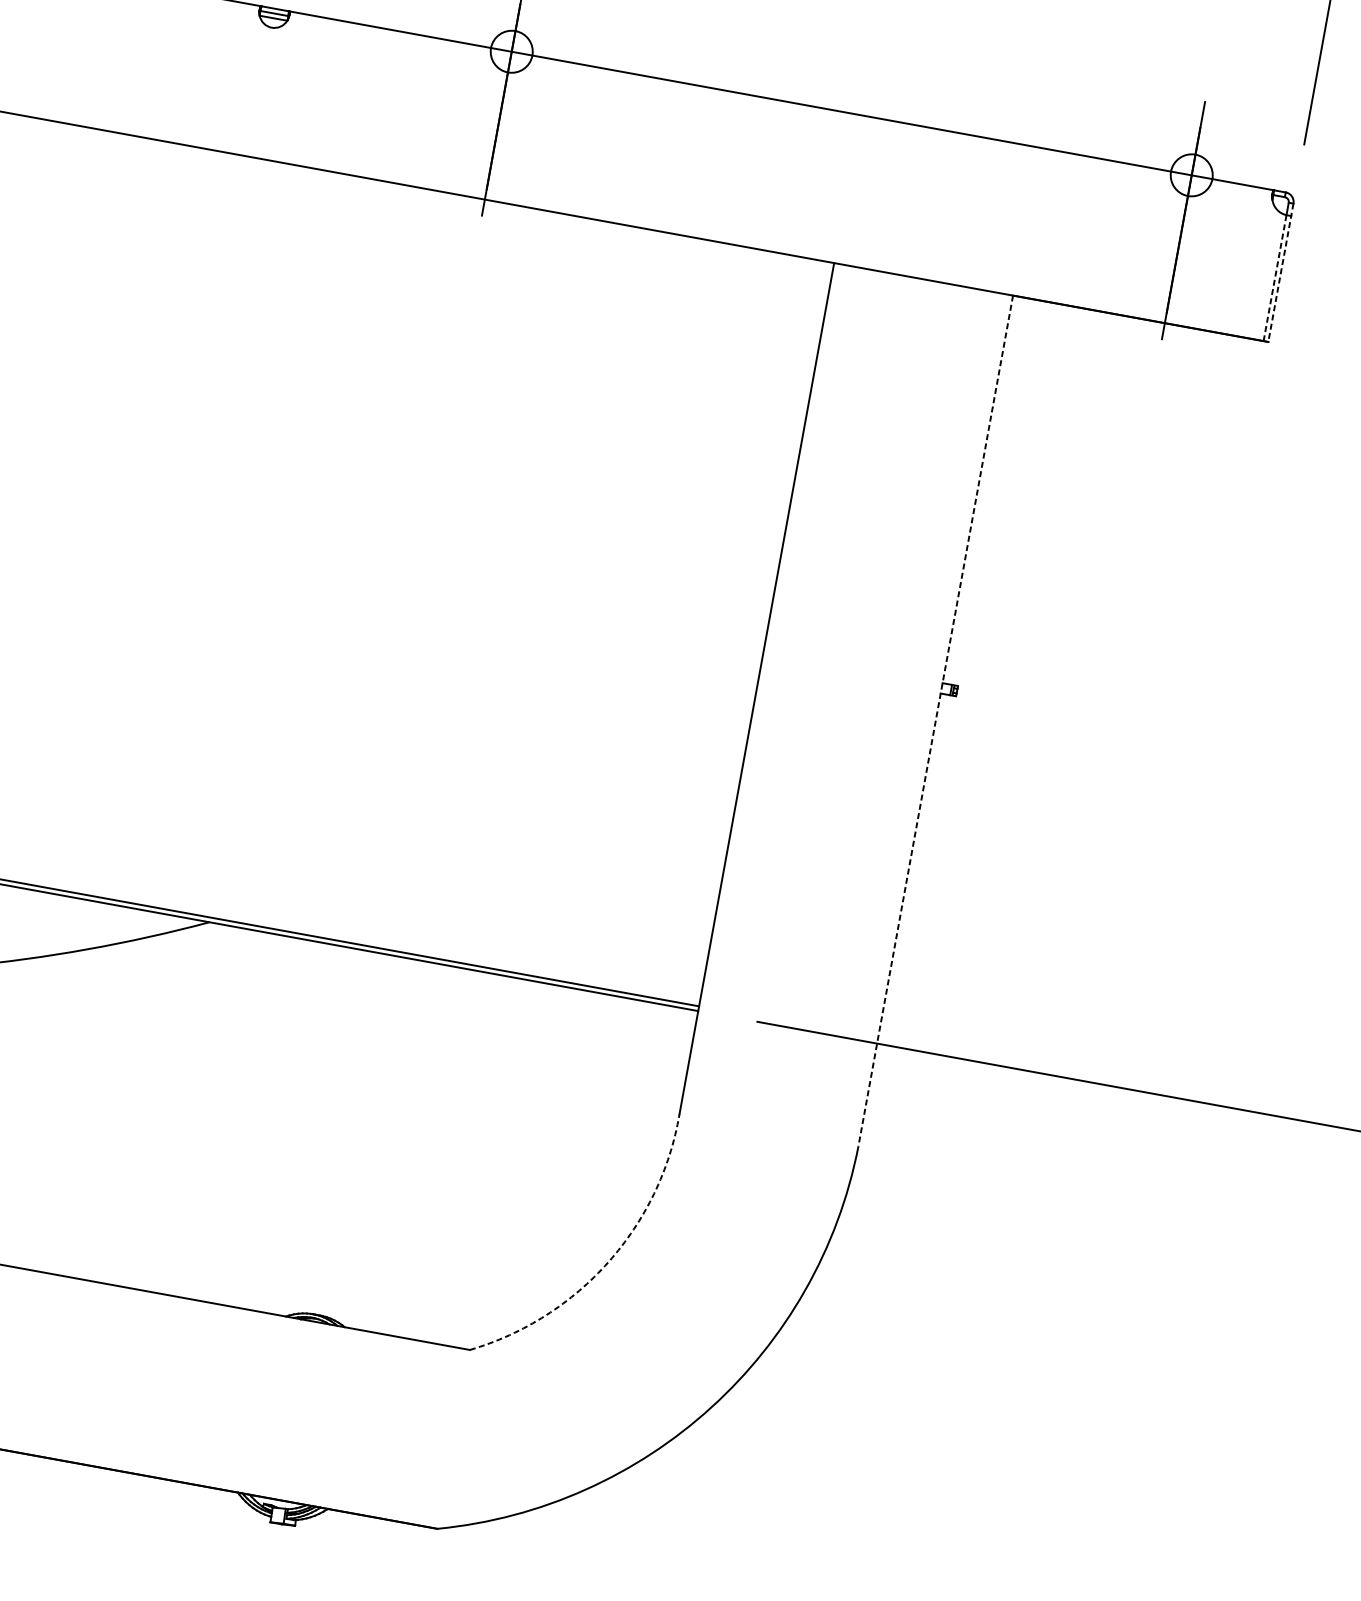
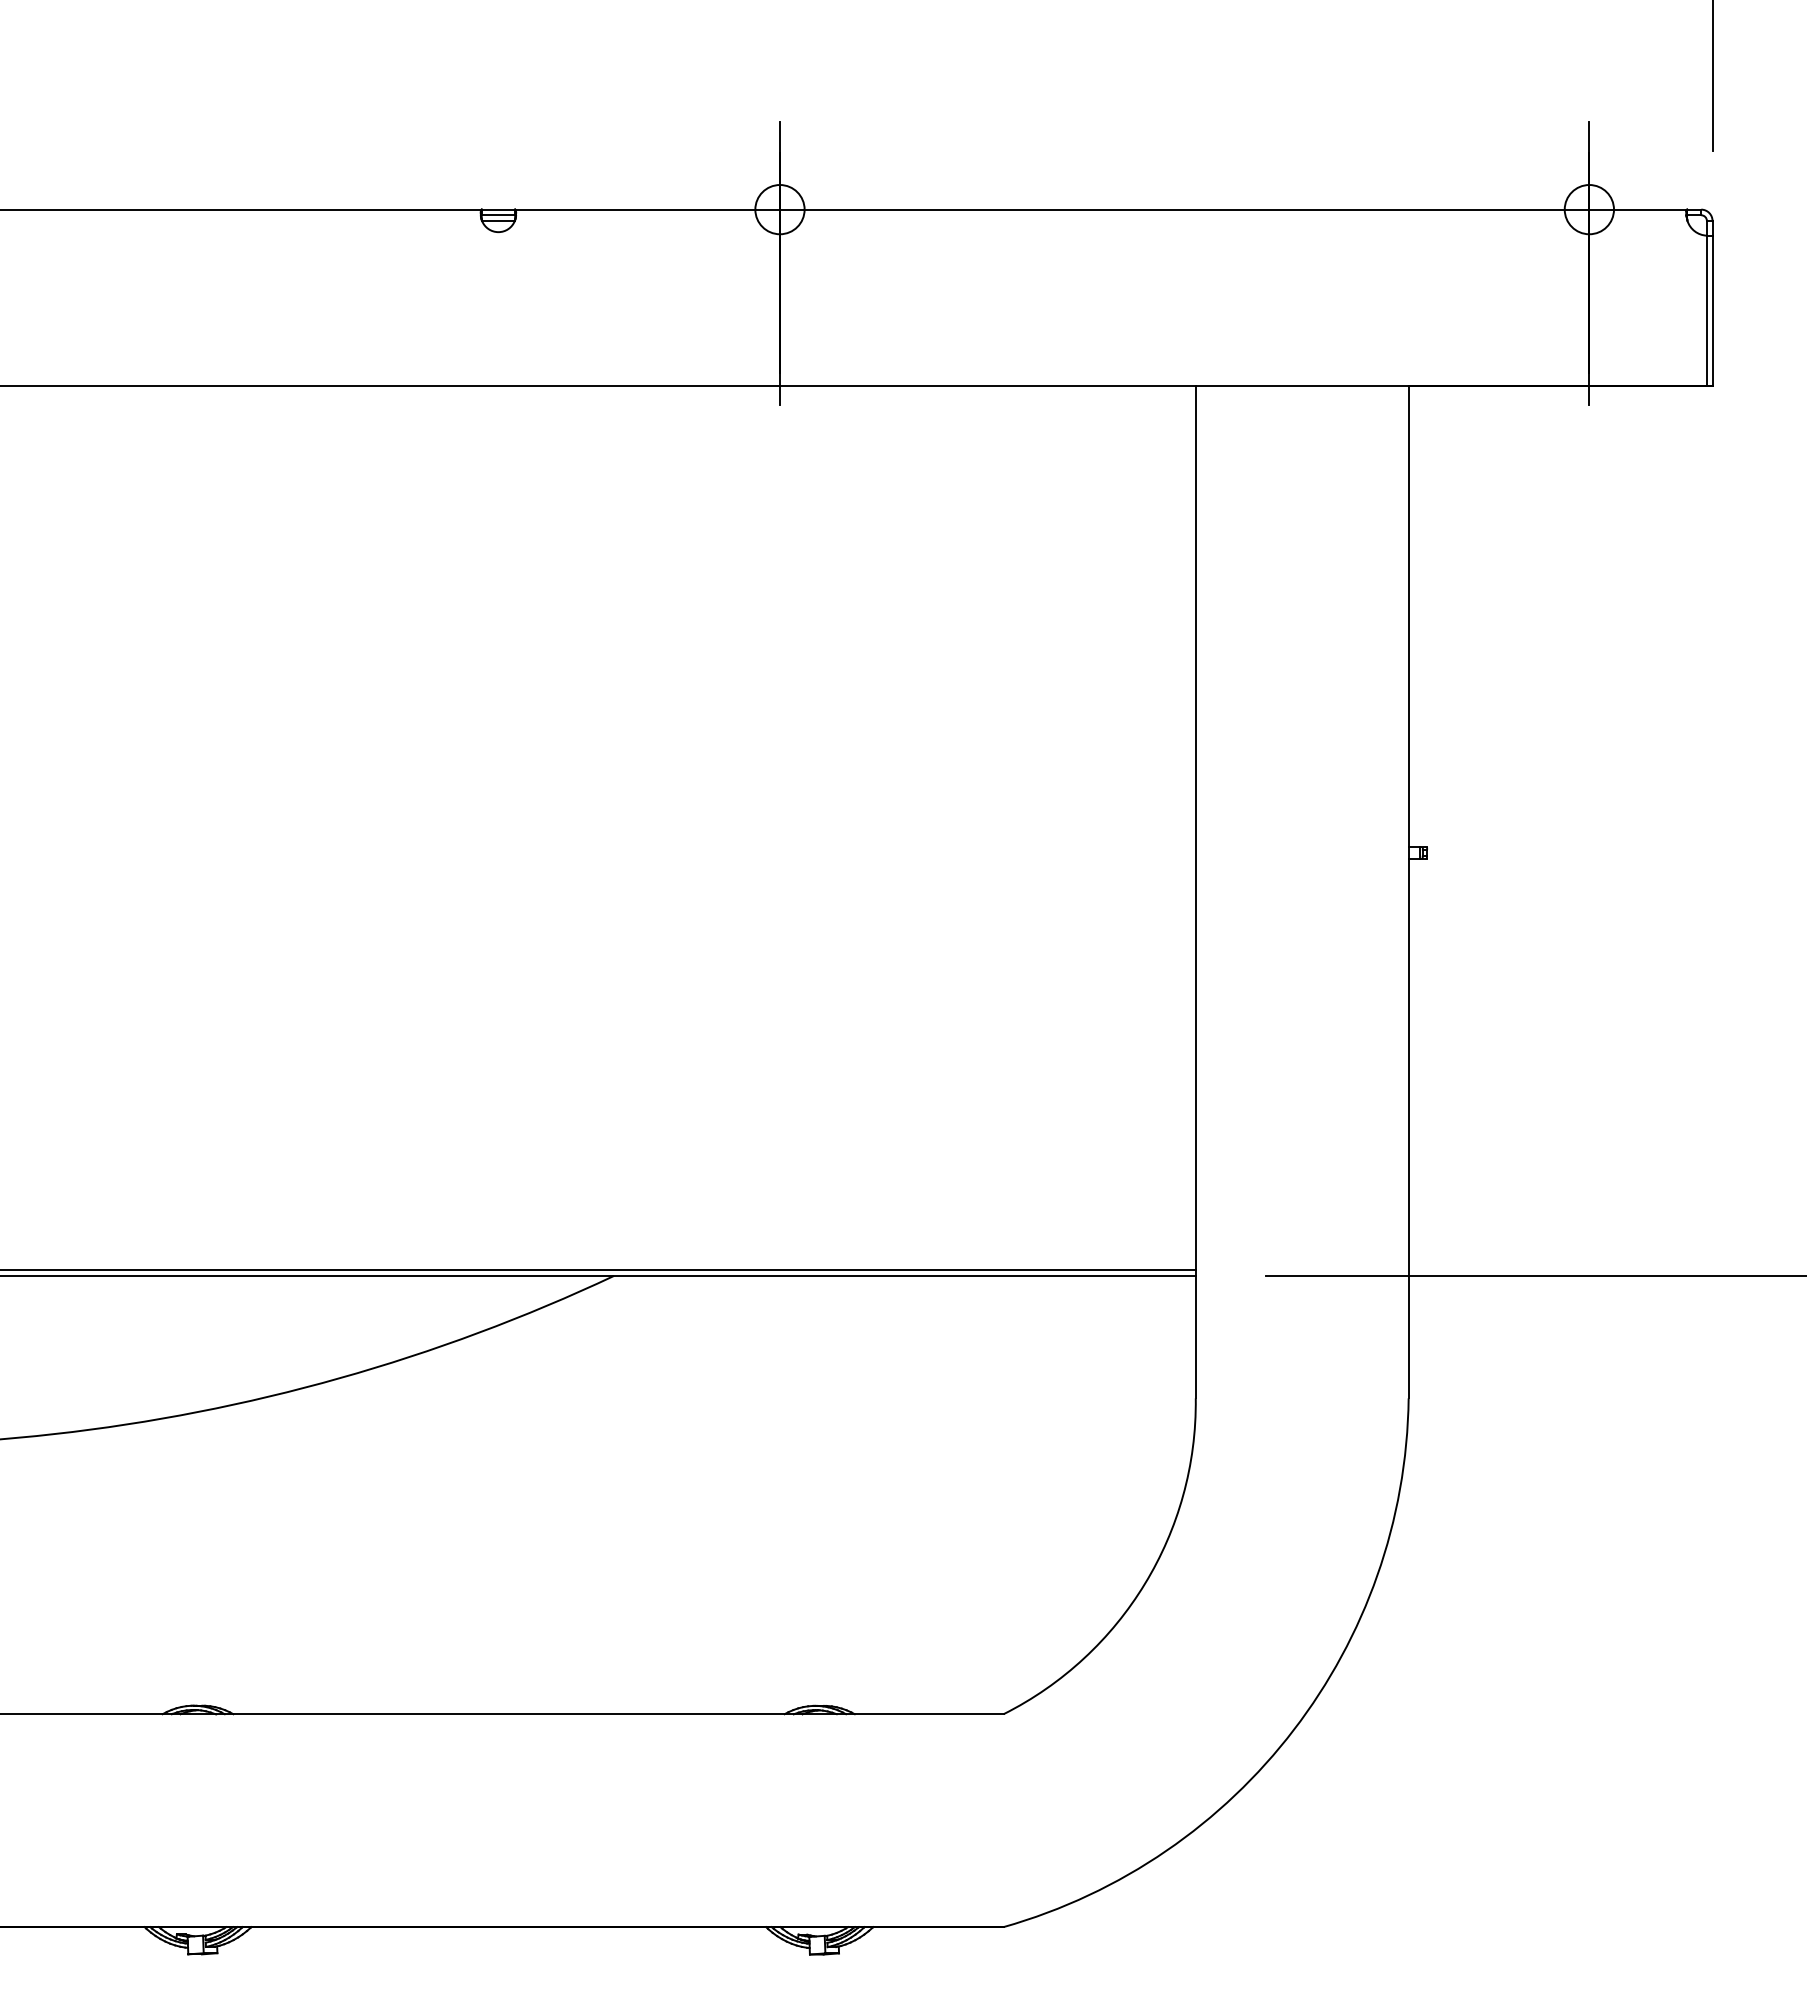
line: (1280, 273) -> (1712, 303), dashed -> solid
line: (1274, 277) -> (1706, 310), dashed -> solid
line: (935, 721) -> (1408, 892), dashed -> solid
arc: (608, 1261) -> (1144, 1583), dashed -> solid

